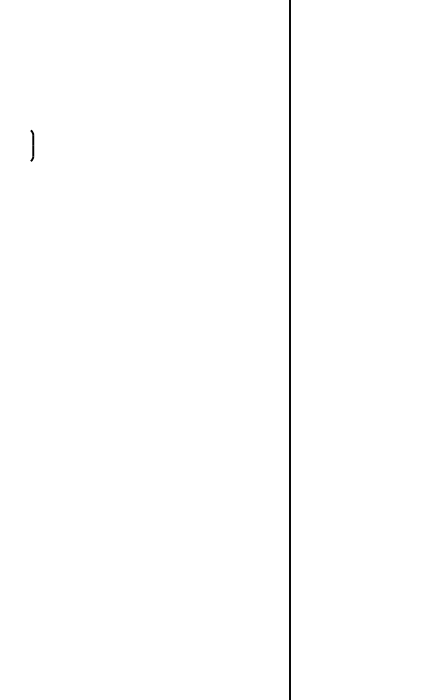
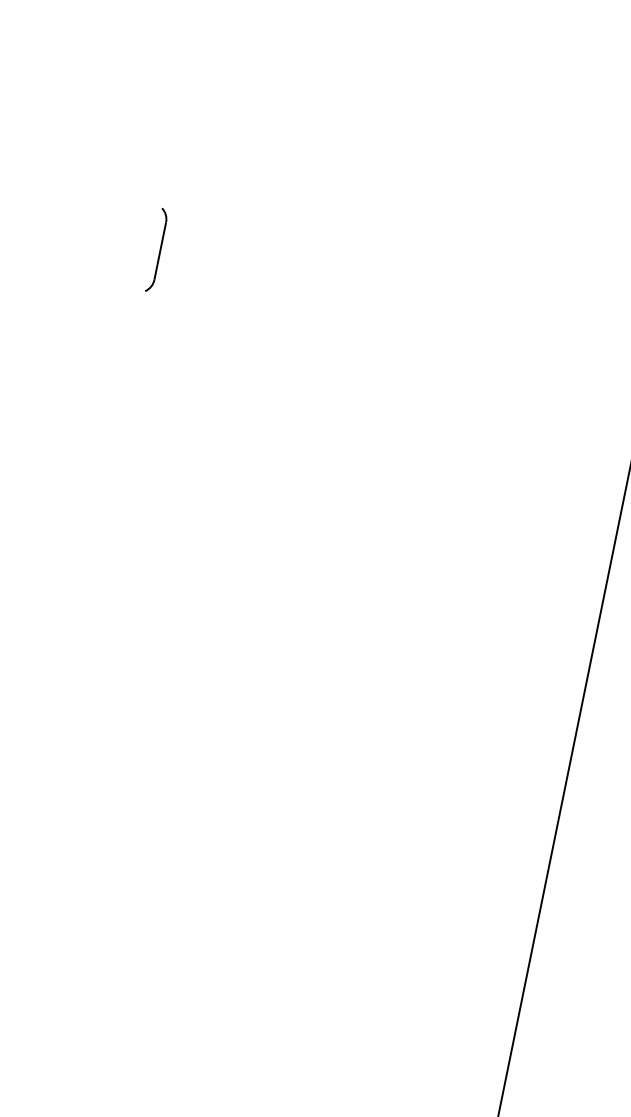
part: (32, 145) -> (158, 250), size x1.4

